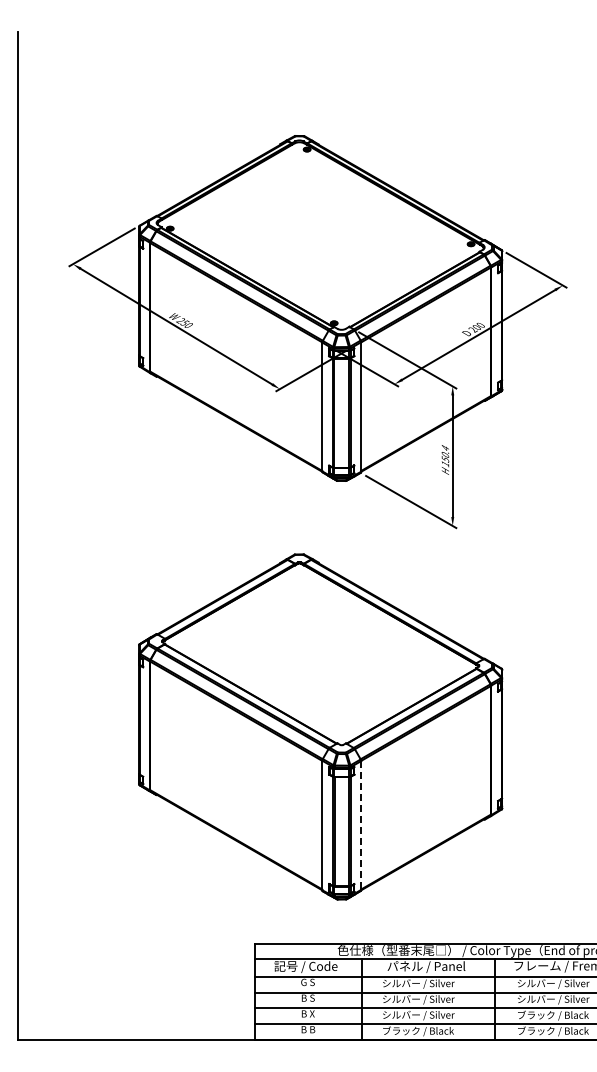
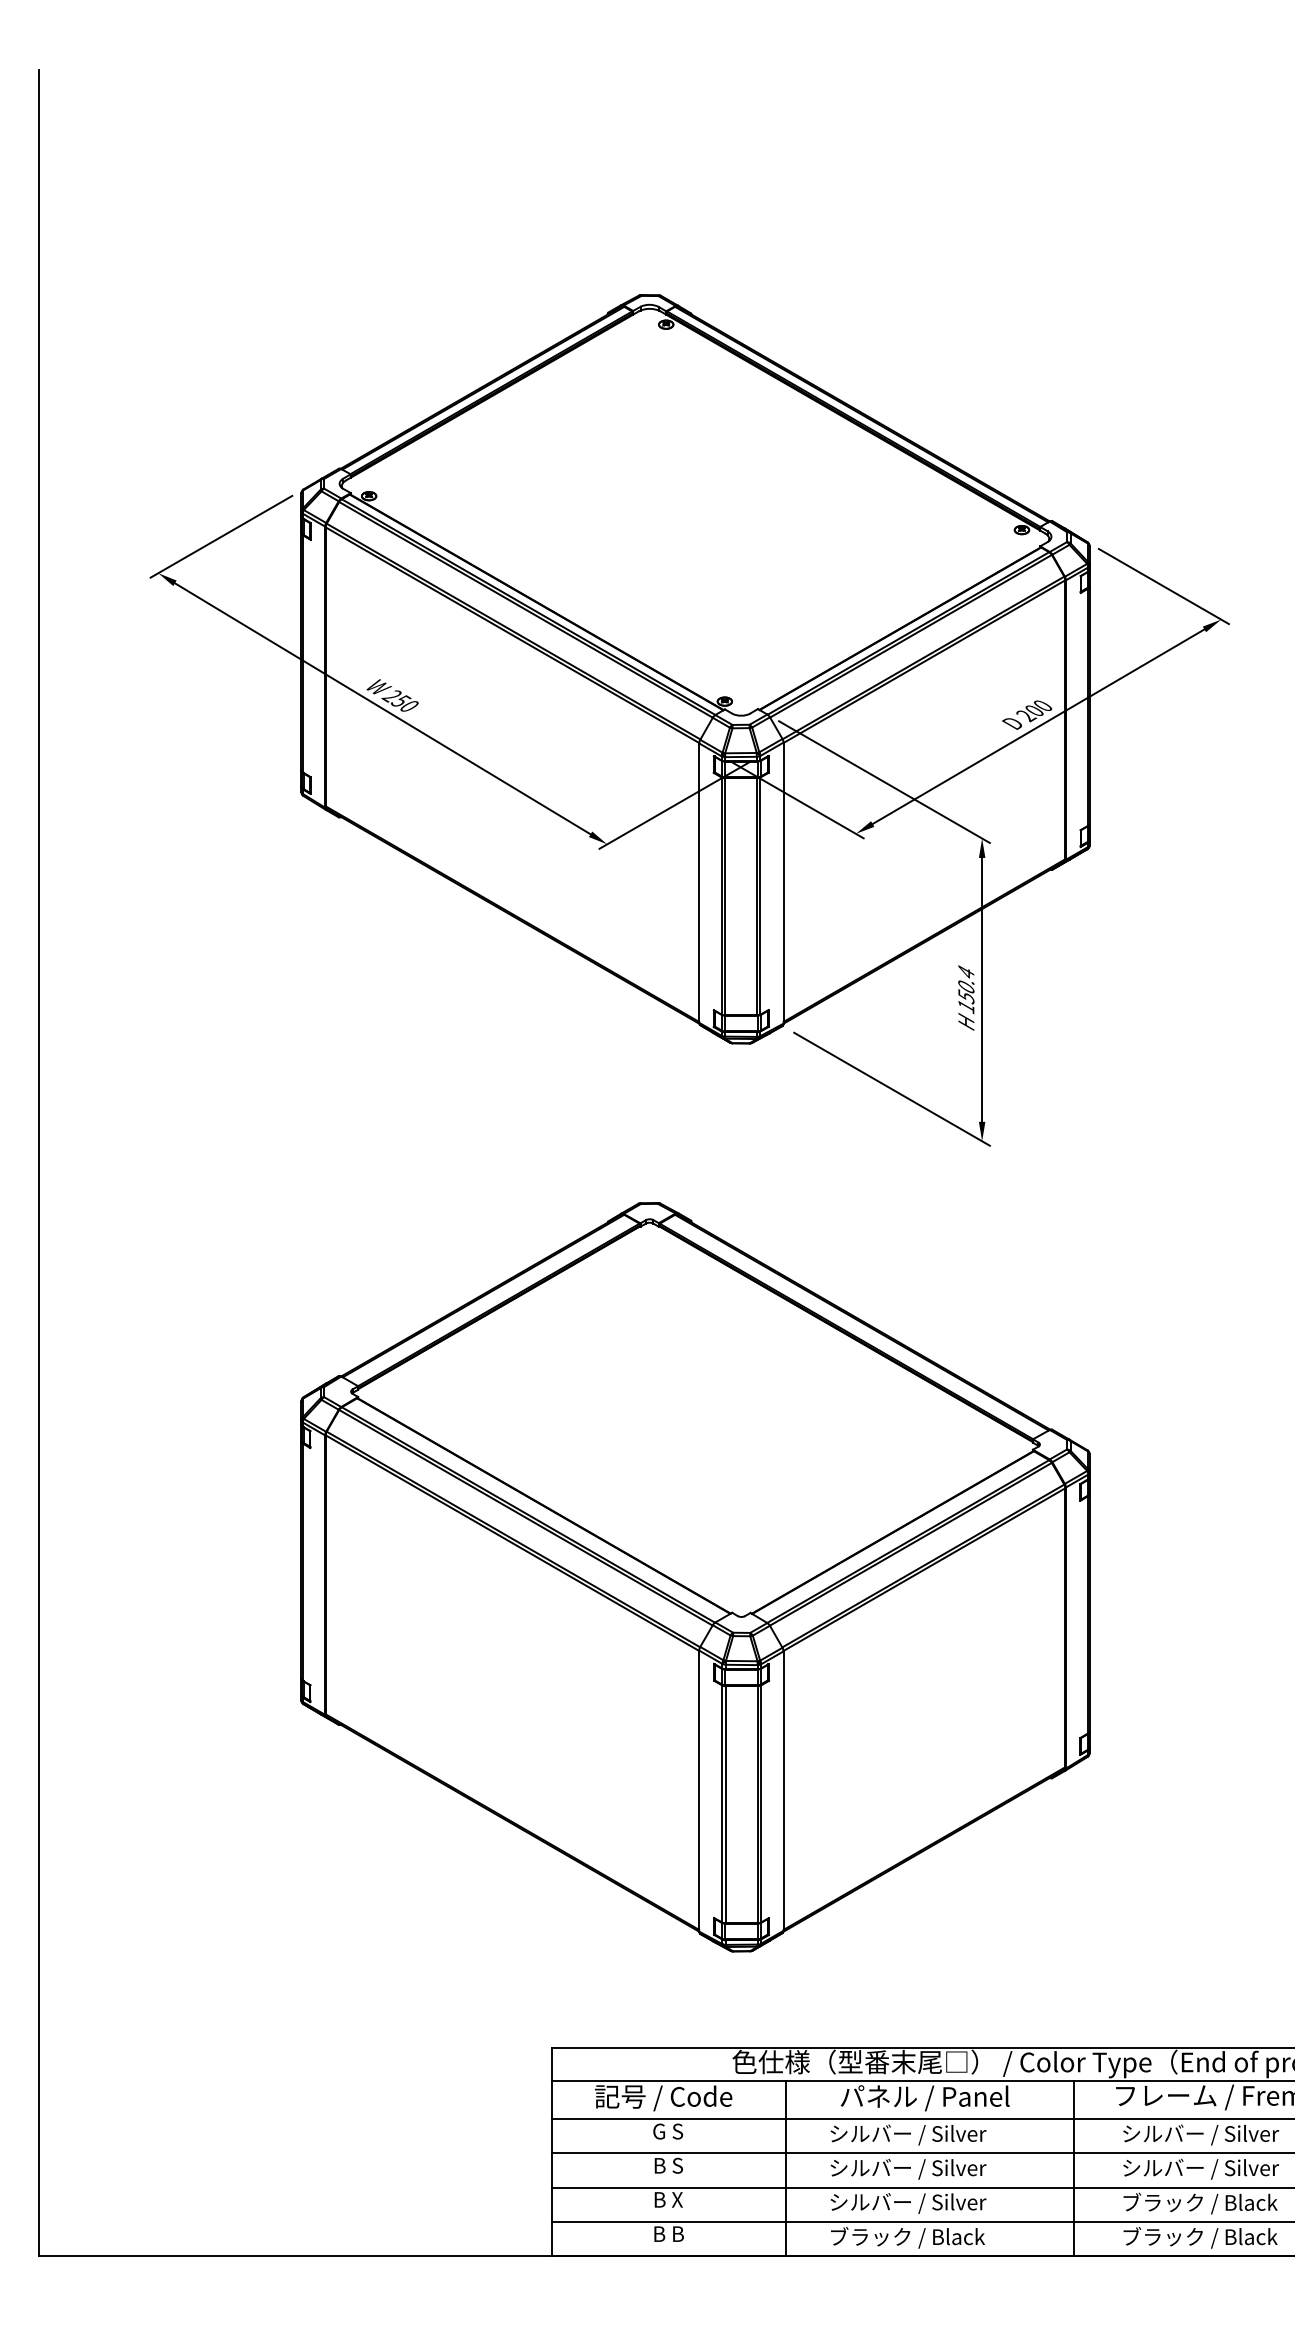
line: (361, 825) -> (784, 1791), dashed -> solid

